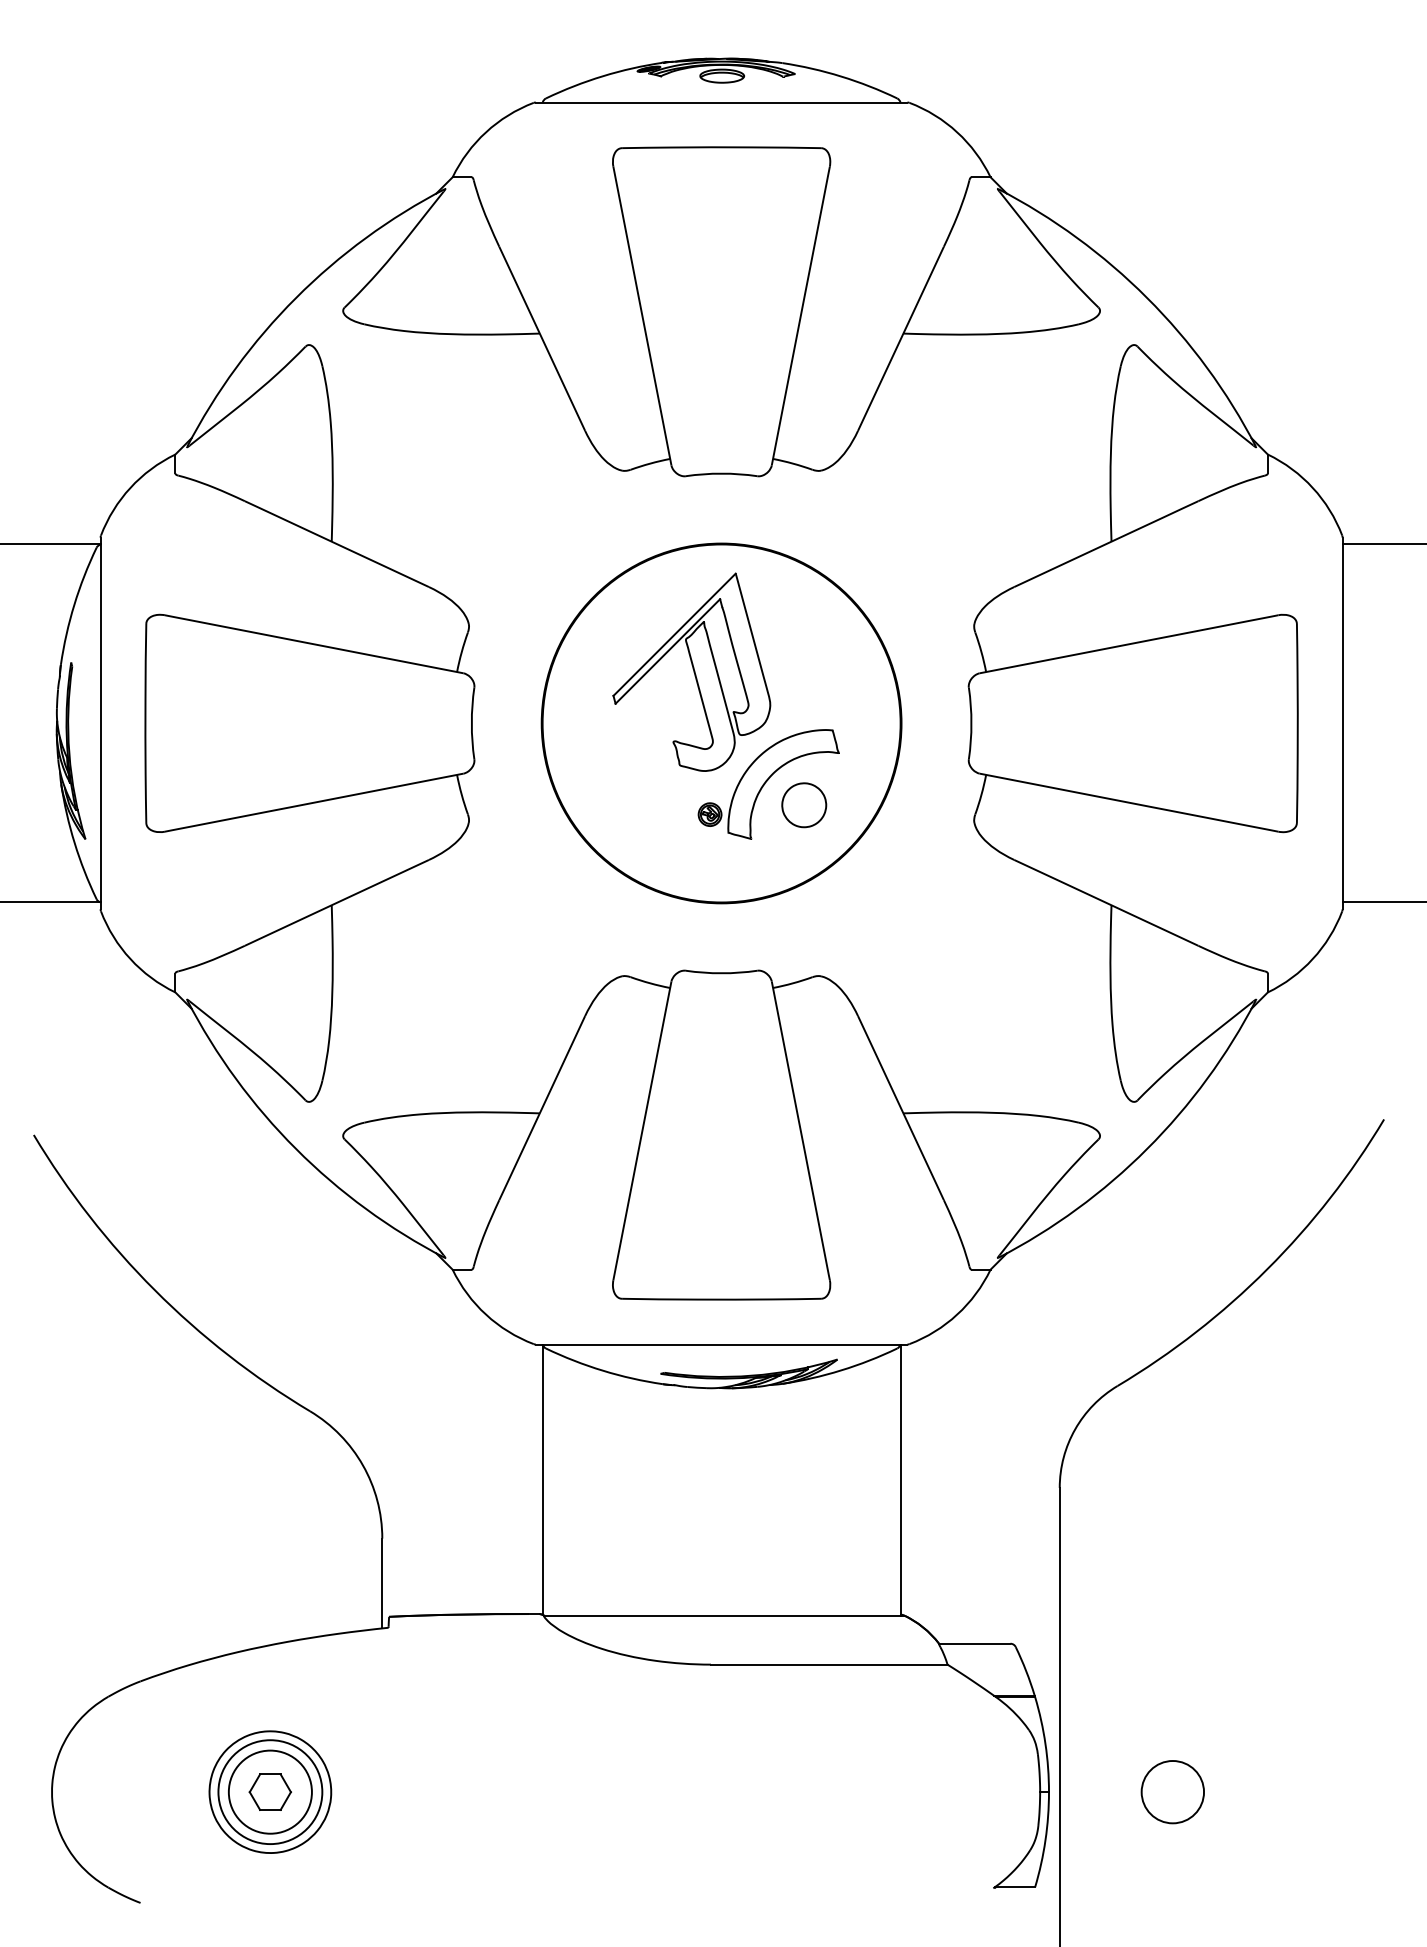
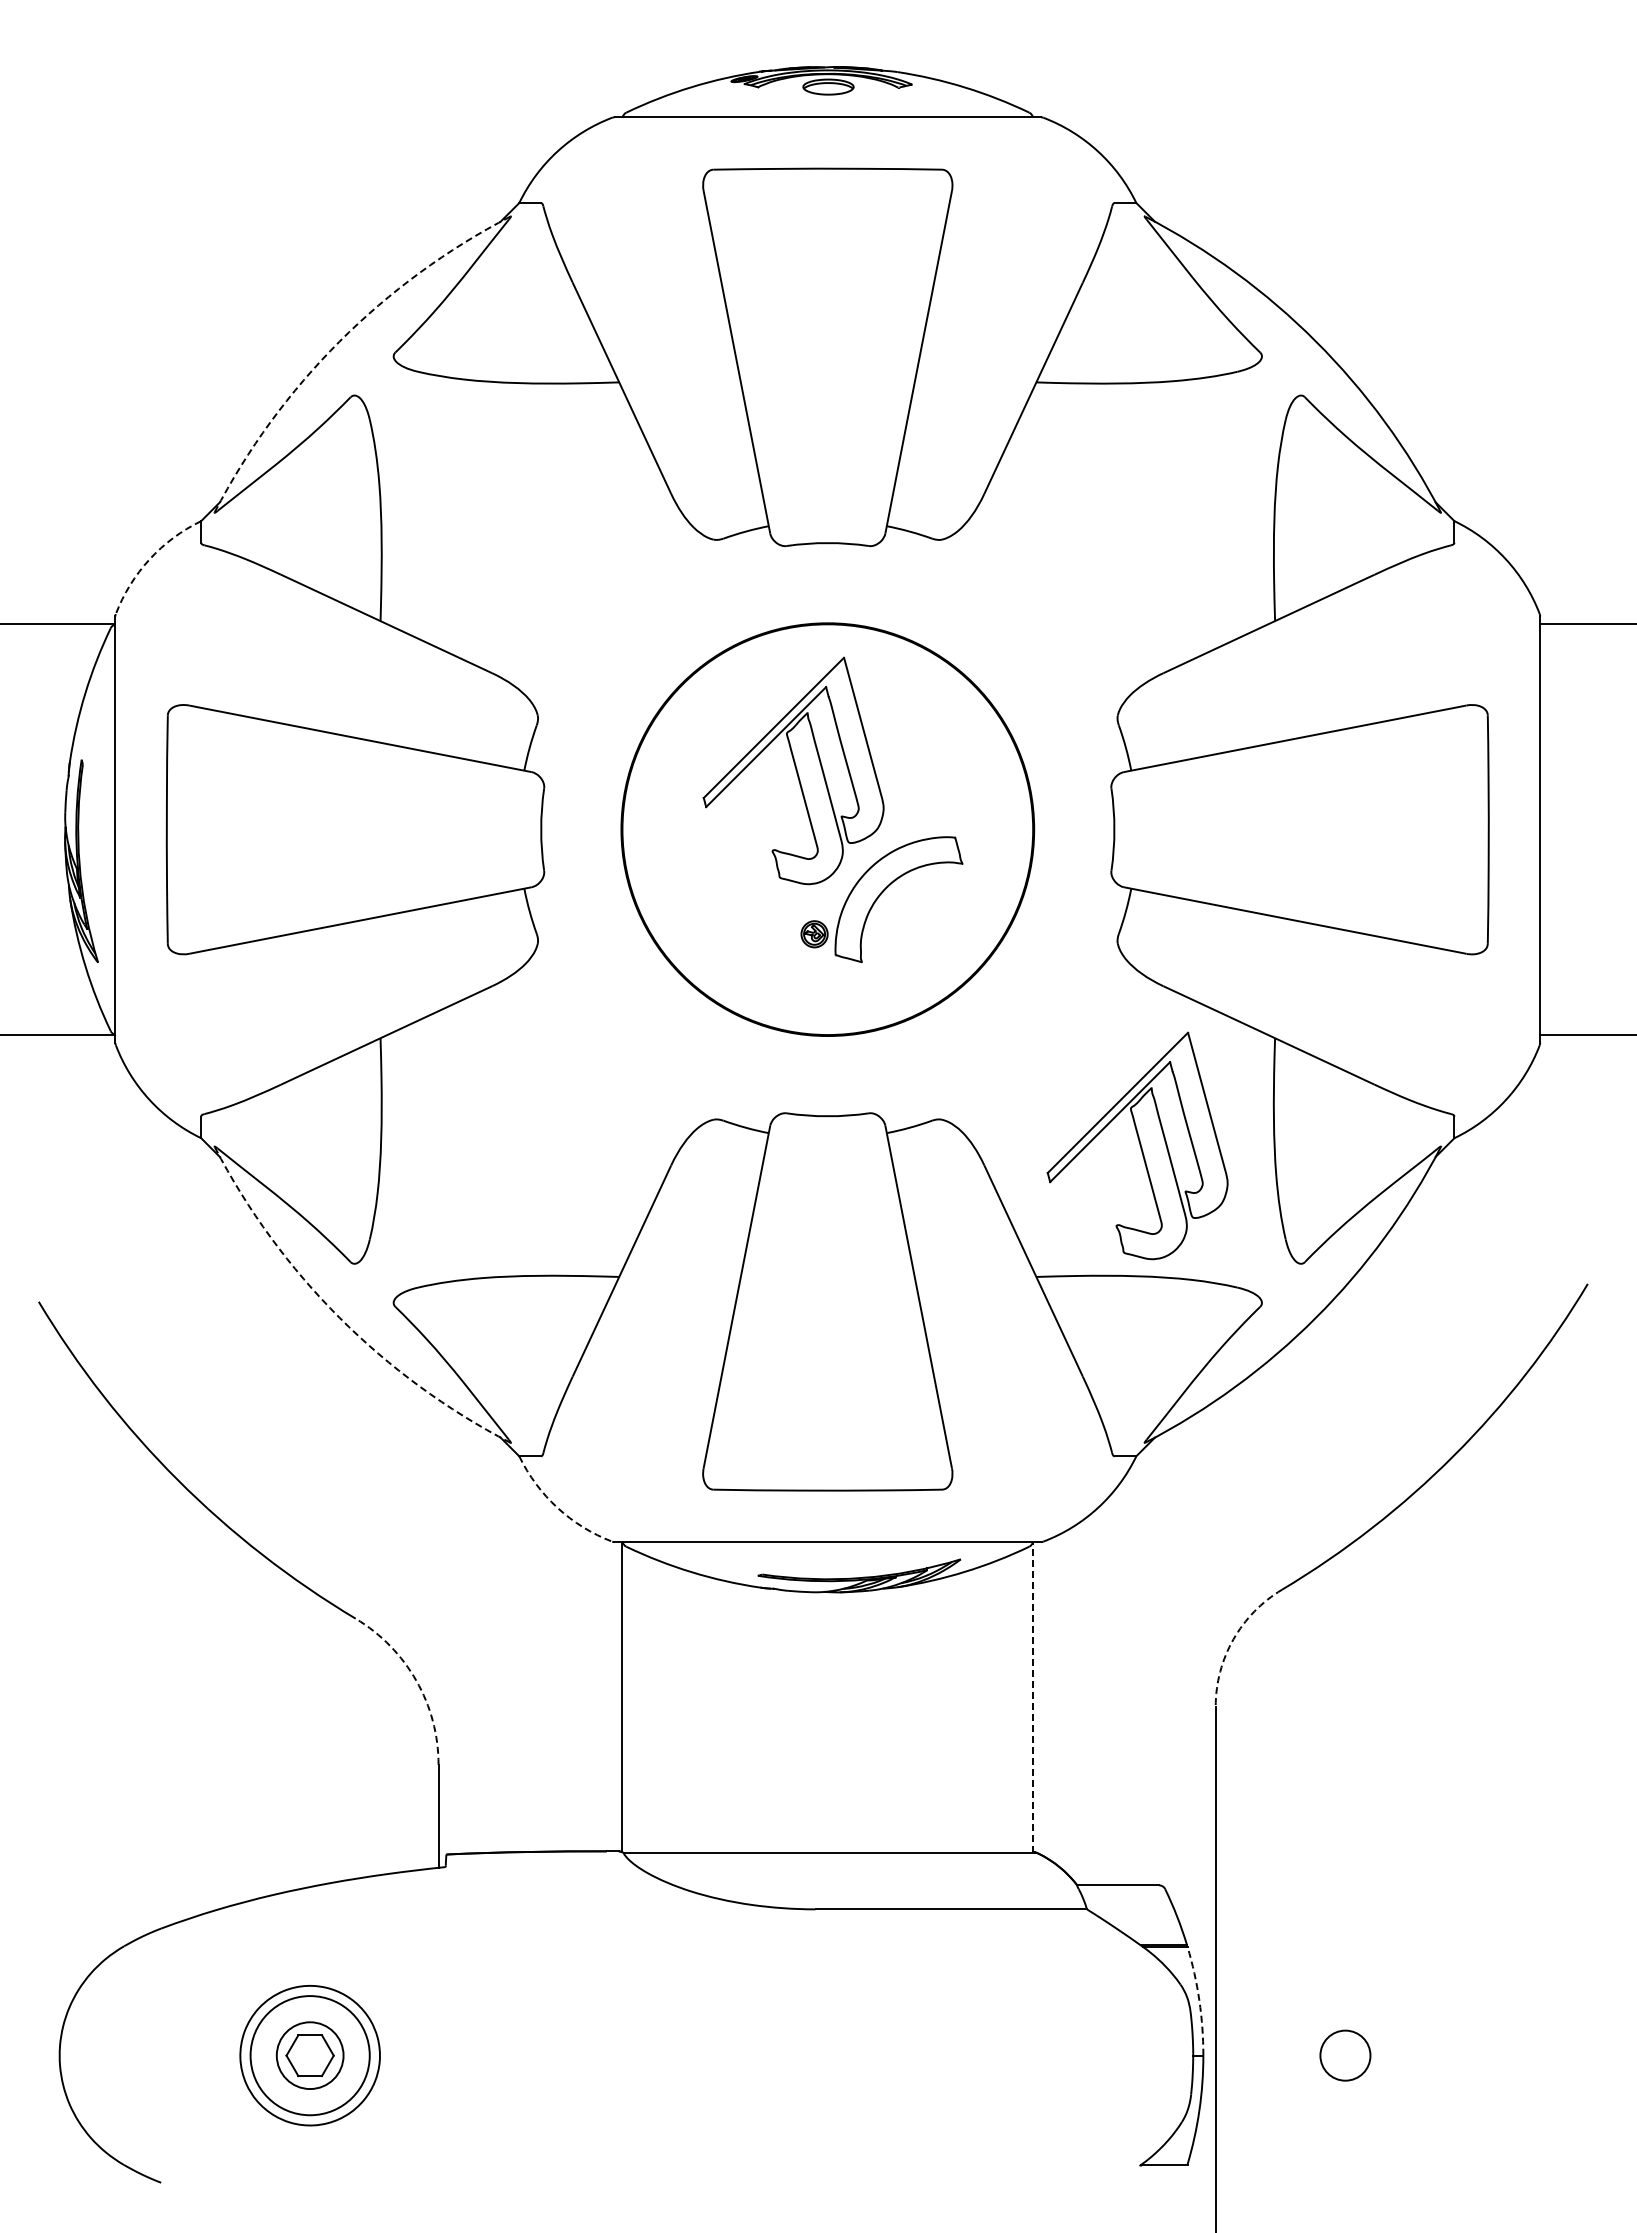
arc: (295, 297) -> (339, 341), solid -> dashed
arc: (130, 487) -> (149, 559), solid -> dashed
part: (804, 805) -> (922, 923), removed
part: (991, 998) -> (1137, 1145), added
arc: (295, 1148) -> (339, 1317), solid -> dashed
arc: (485, 1314) -> (557, 1507), solid -> dashed
arc: (1075, 1429) -> (1233, 1639), solid -> dashed
arc: (363, 1465) -> (416, 1680), solid -> dashed
line: (900, 1479) -> (1033, 1697), solid -> dashed
arc: (1045, 1744) -> (1199, 2000), solid -> dashed
circle: (269, 1792) -> (309, 2055), size x0.7
circle: (1172, 1792) -> (1345, 2055), size x0.7

